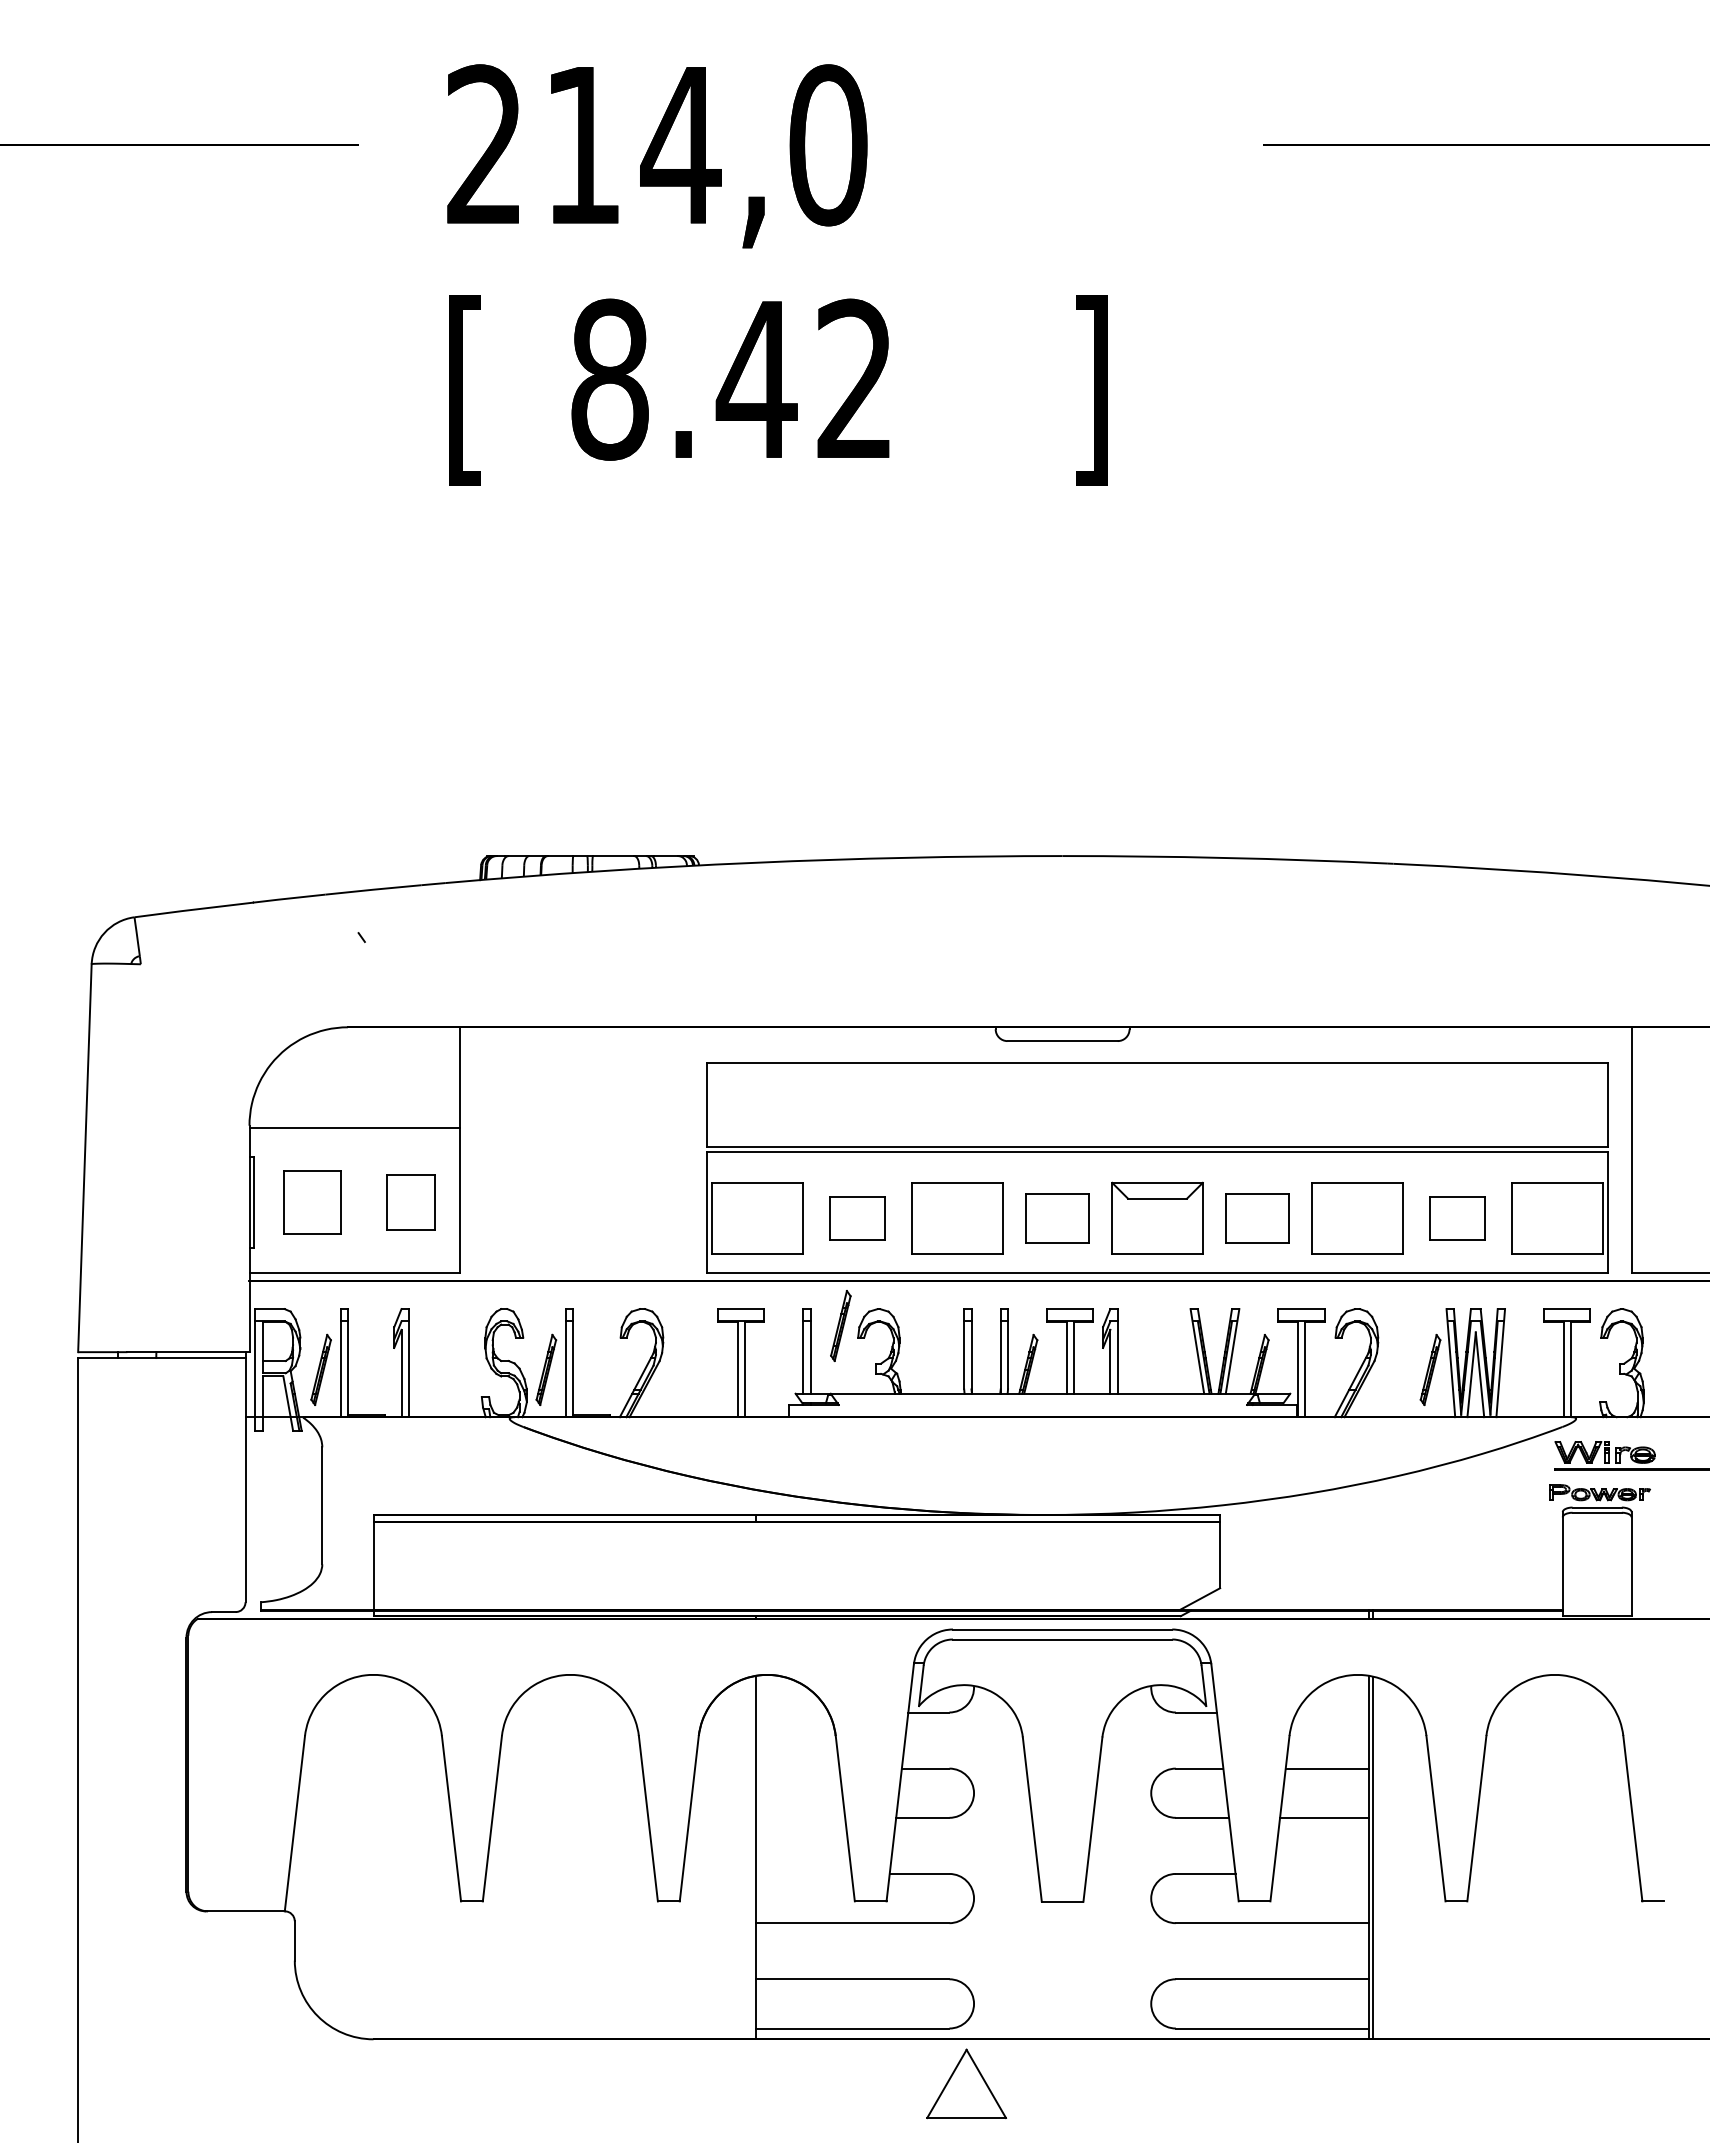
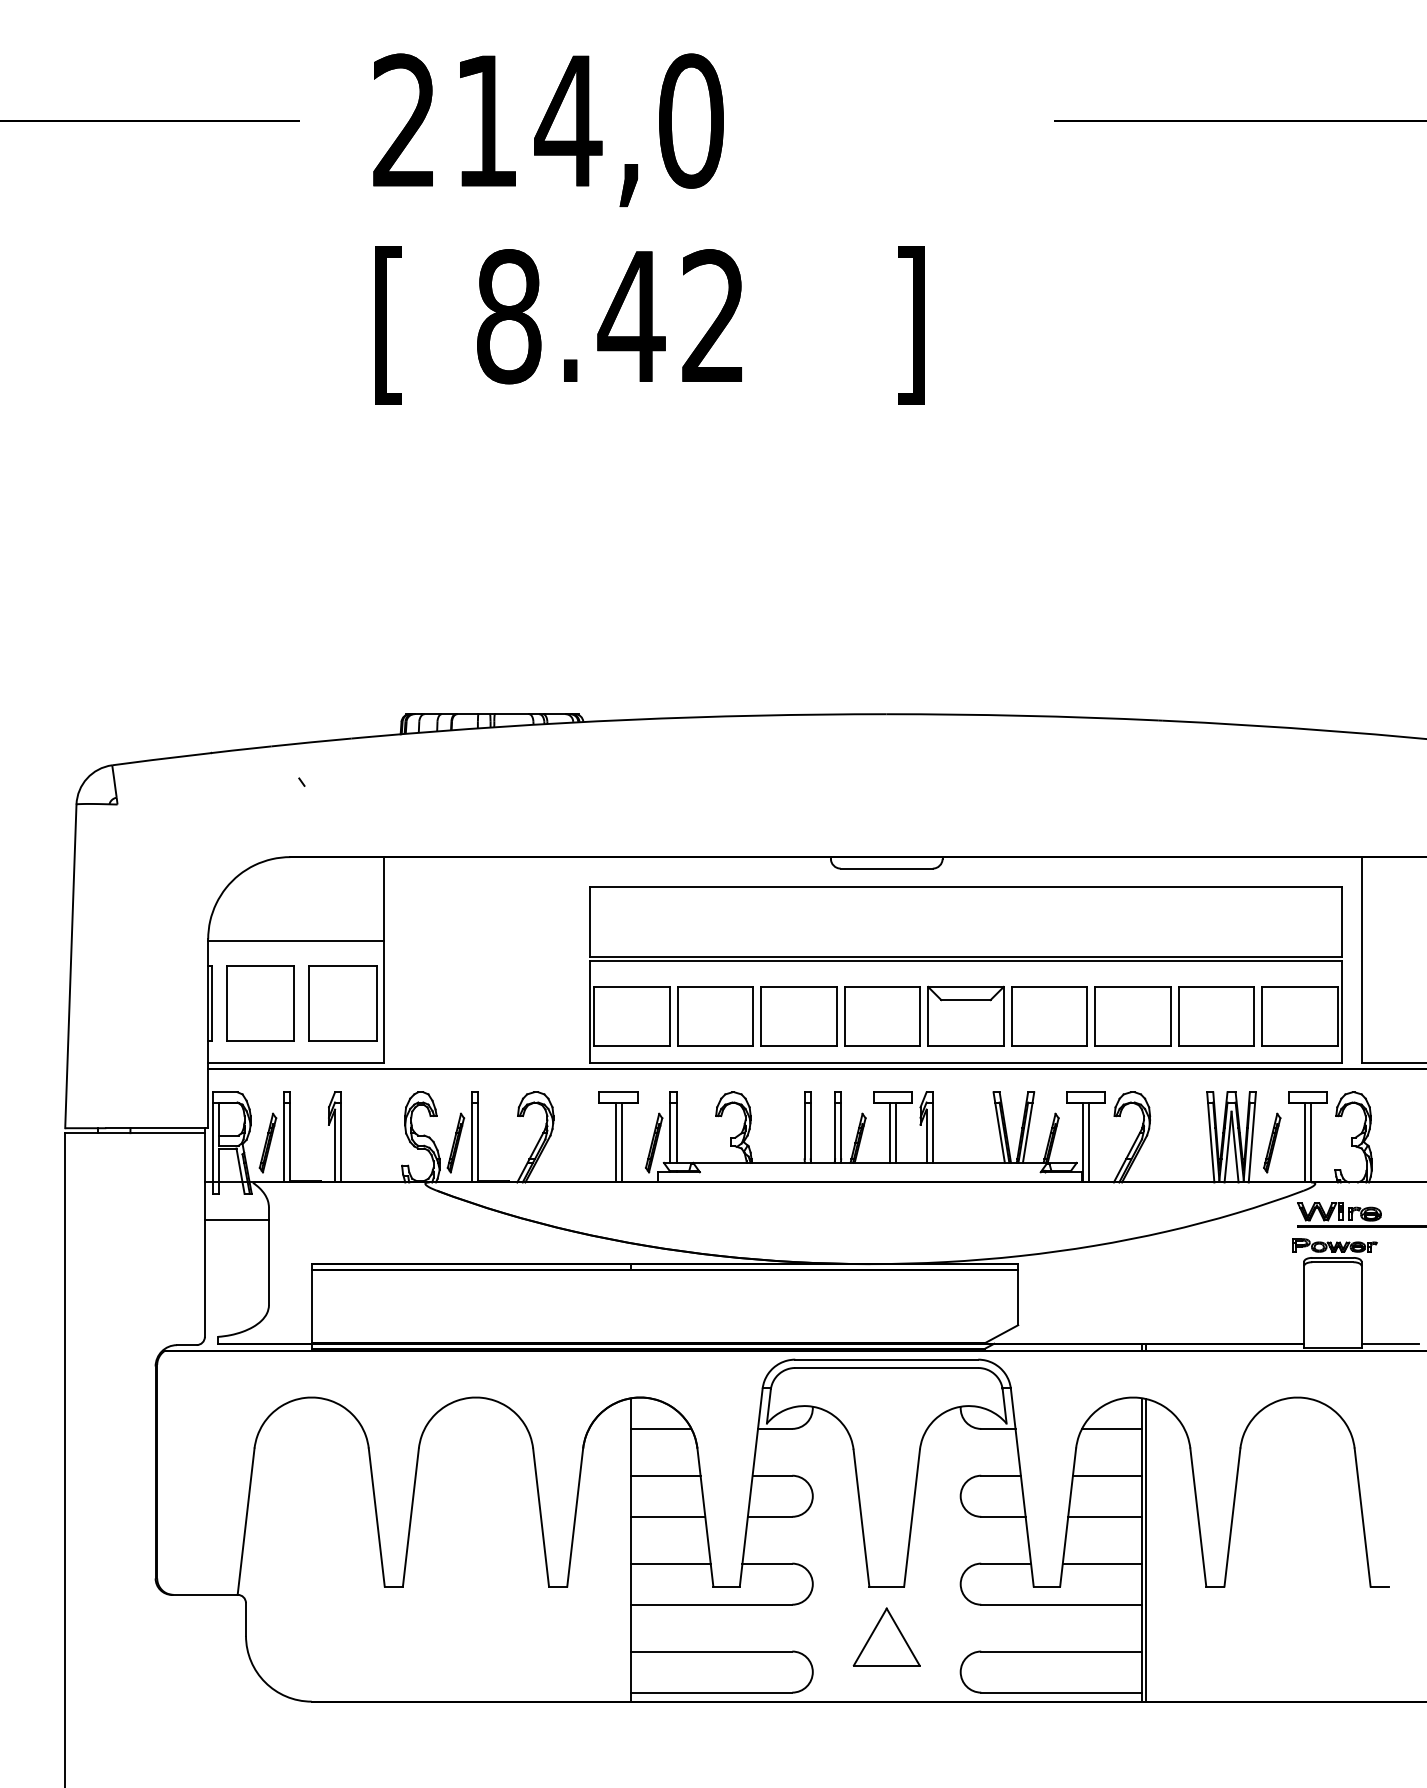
part: (312, 1202) -> (260, 1003), size x1.43
part: (410, 1202) -> (342, 1003), size x1.67
part: (857, 1218) -> (715, 1016), size x1.67
part: (1057, 1218) -> (882, 1016), size x1.43
part: (1257, 1218) -> (1049, 1016), size x1.43
part: (1457, 1218) -> (1216, 1016), size x1.67
part: (840, 1325) -> (653, 1142), moved
part: (1430, 1369) -> (1272, 1142), moved
line: (283, 1462) -> (236, 1220), added
line: (1665, 1610) -> (1389, 1343), added
line: (792, 1712) -> (661, 1428), added
line: (1332, 1712) -> (1111, 1428), added
line: (797, 1768) -> (665, 1475), added
line: (800, 1817) -> (668, 1516), added
line: (803, 1873) -> (670, 1563), added
line: (1320, 1873) -> (1101, 1563), added
part: (966, 2083) -> (886, 1636), moved

